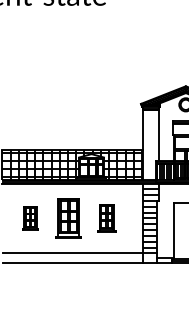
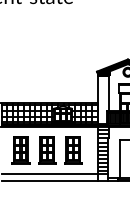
part: (29, 218) -> (20, 150), size x1.67
part: (106, 218) -> (73, 150), size x1.43

